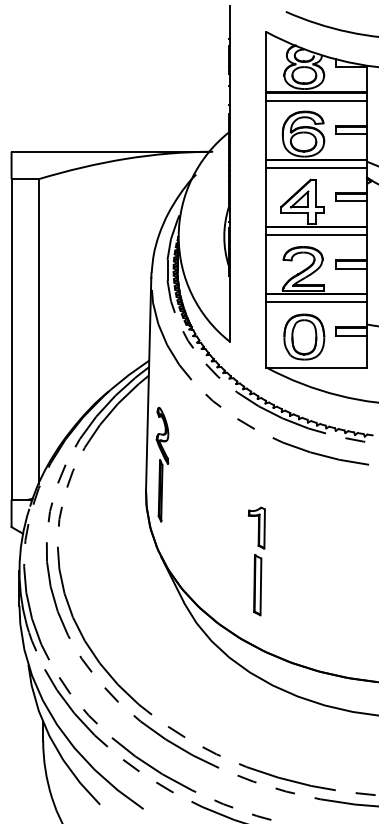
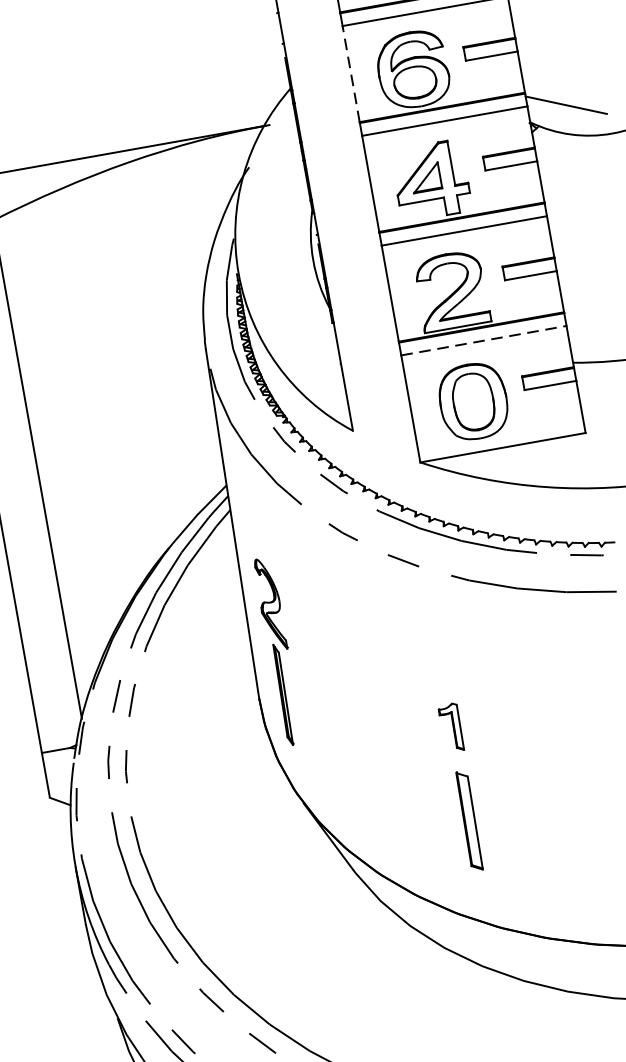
line: (266, 129) -> (351, 73), solid -> dashed
line: (316, 302) -> (483, 341), solid -> dashed
part: (256, 527) -> (450, 727), size x0.7

